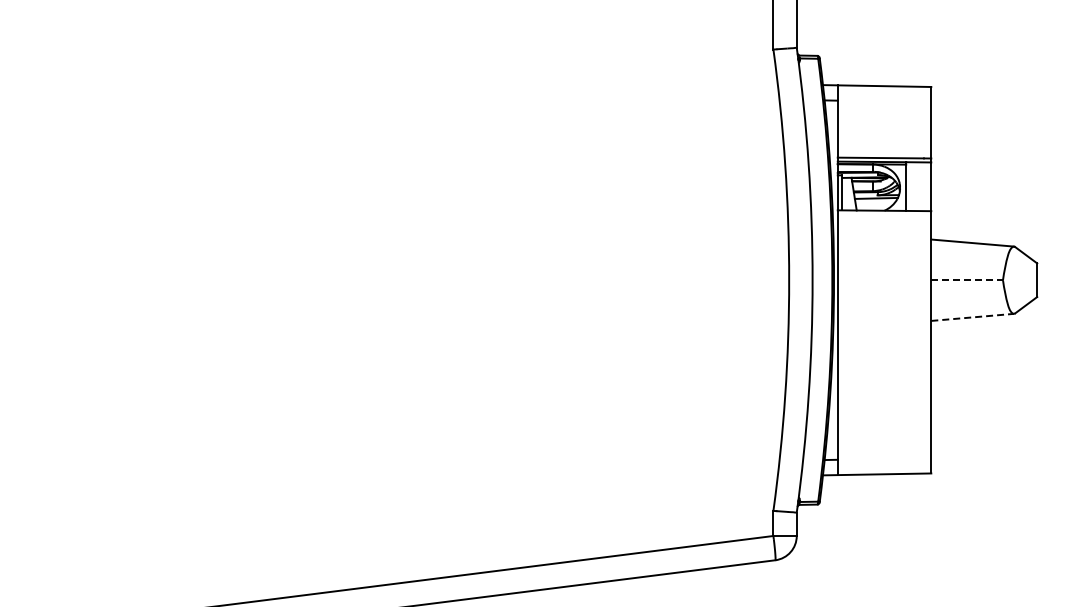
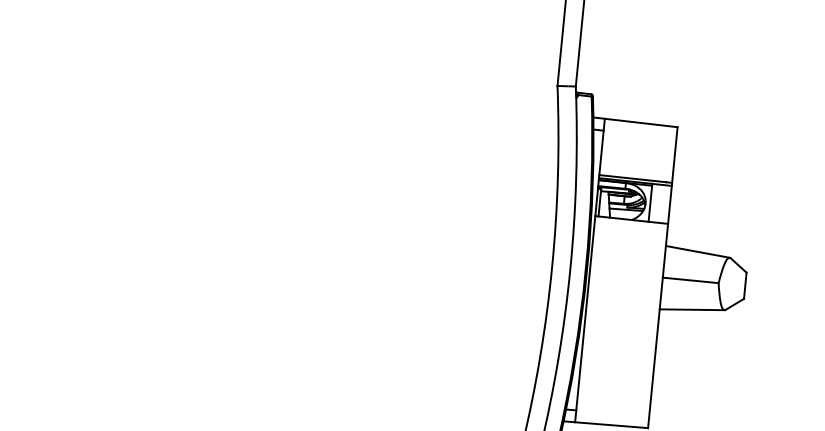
line: (967, 280) -> (690, 280), dashed -> solid
line: (972, 317) -> (692, 309), dashed -> solid

